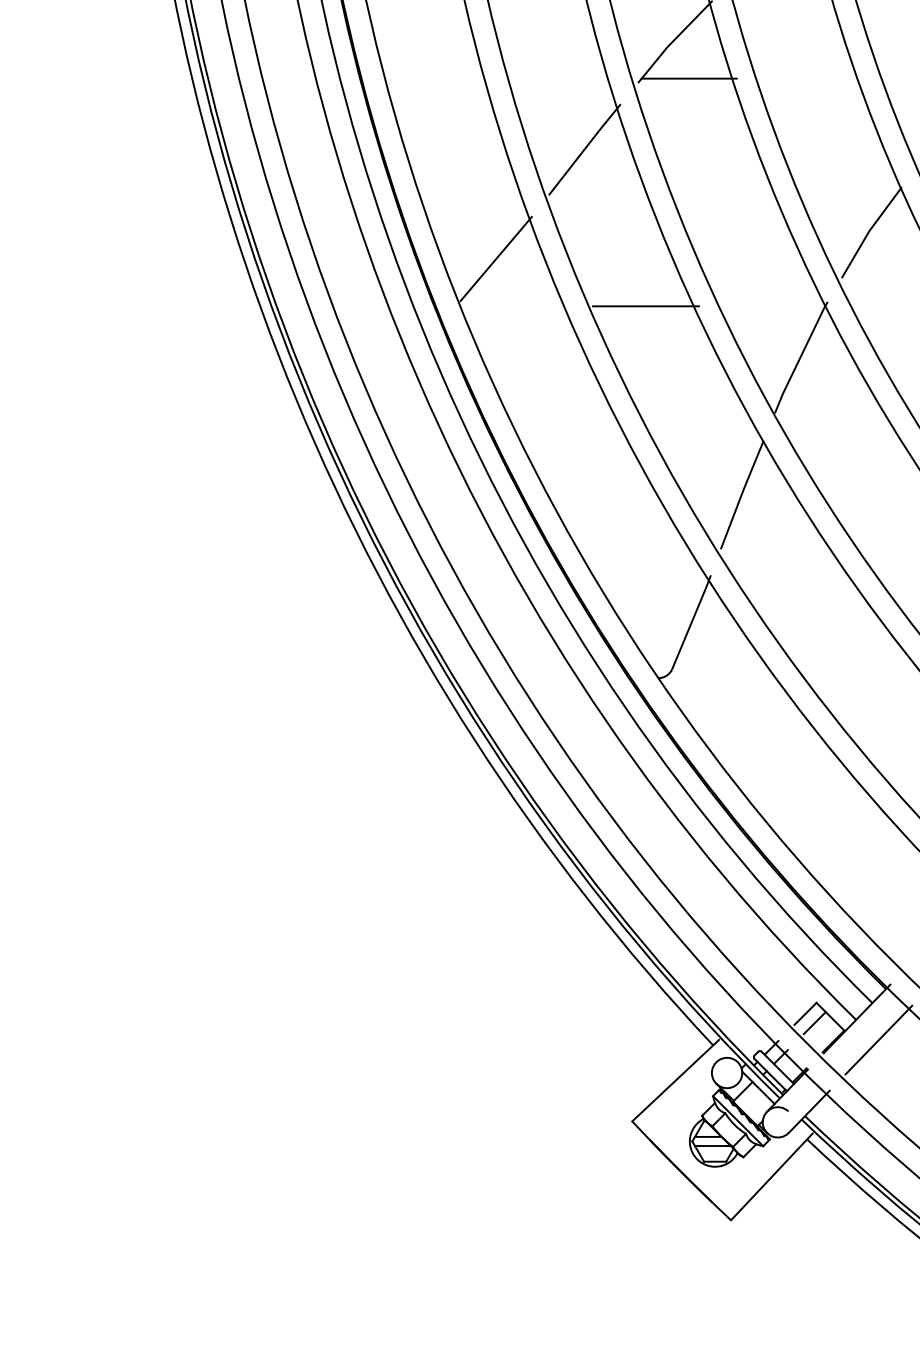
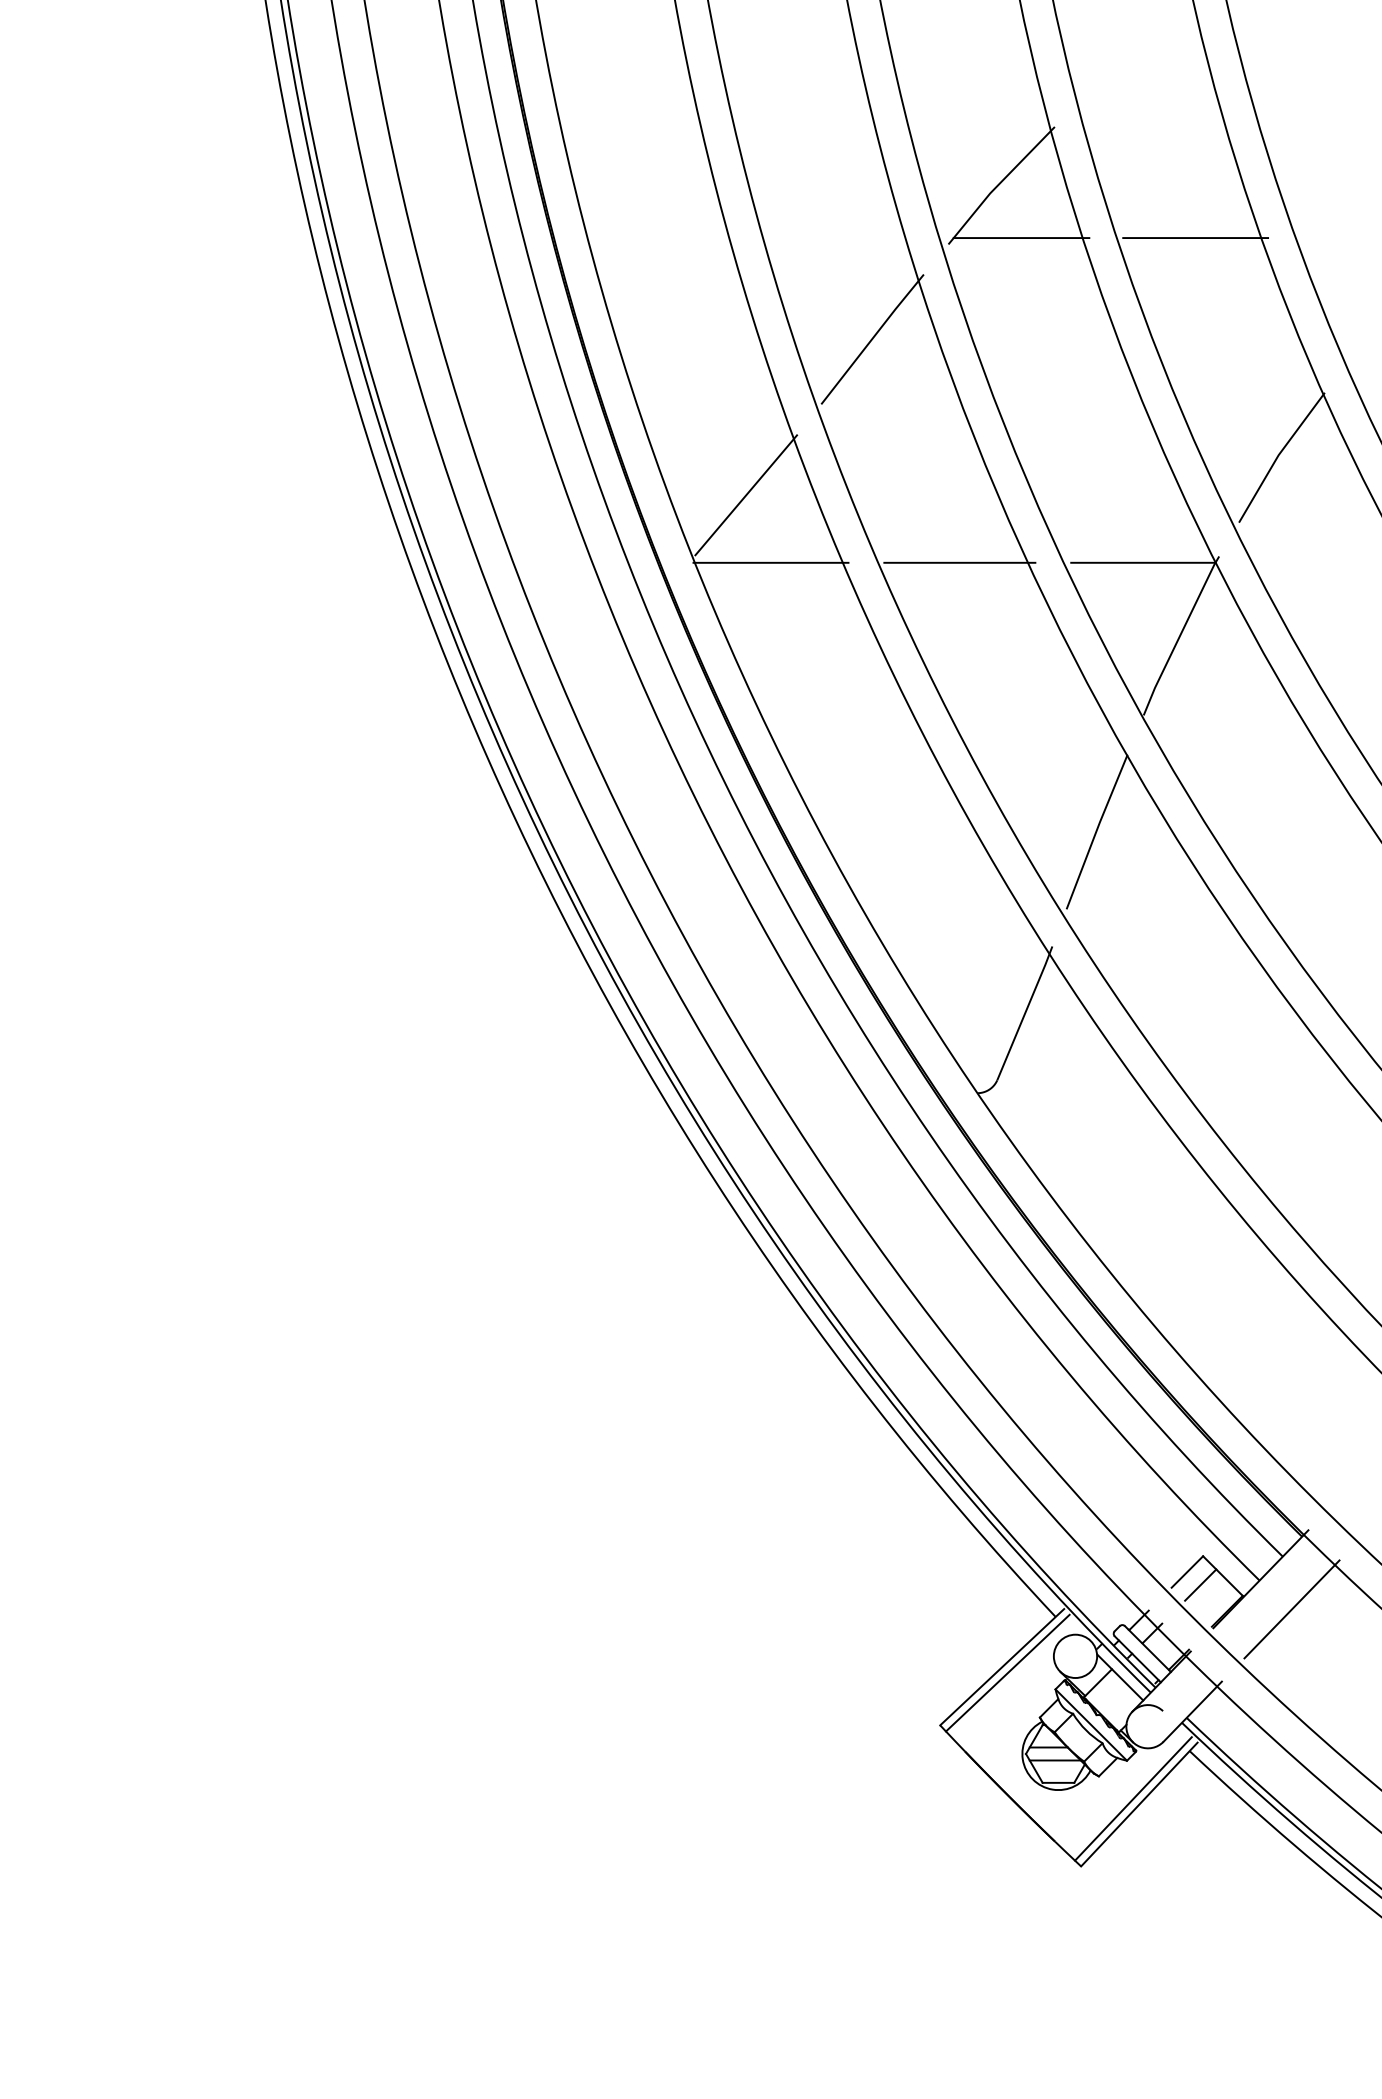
line: (811, 78) -> (1195, 238), added
line: (513, 306) -> (770, 562), added
line: (774, 306) -> (1143, 562), added
line: (679, 1084) -> (1007, 1672), added
line: (767, 1172) -> (1133, 1798), added

